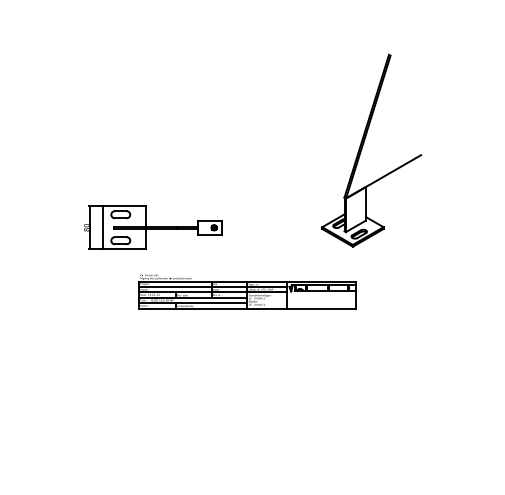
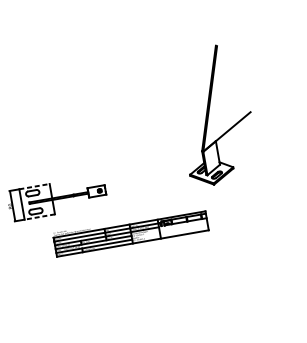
part: (363, 146) -> (209, 113), moved
line: (124, 206) -> (34, 186), solid -> dashed
line: (124, 249) -> (39, 217), solid -> dashed

